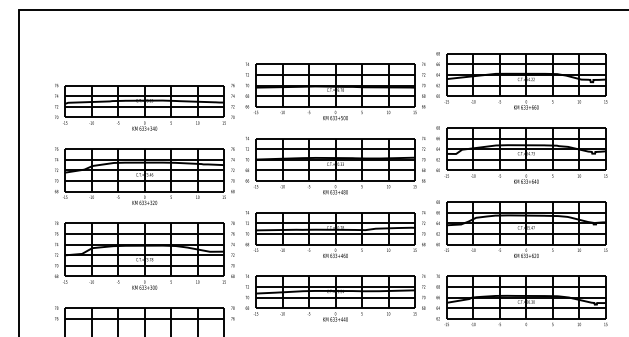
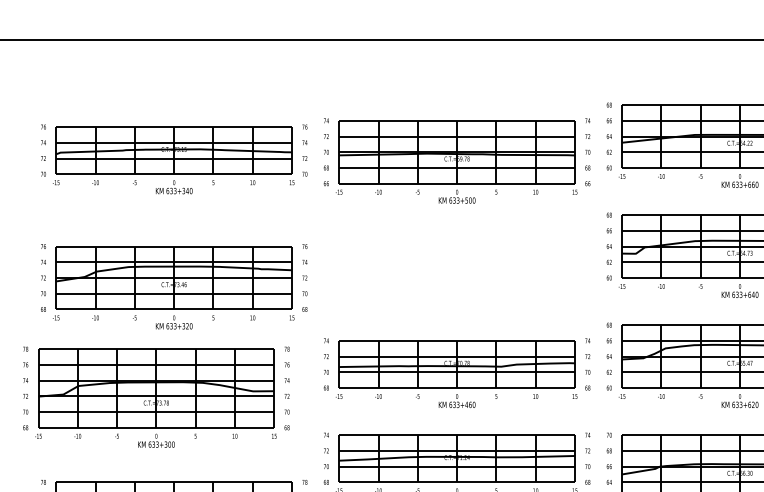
part: (144, 107) -> (173, 159), moved
part: (335, 165) -> (457, 270), removed
part: (144, 255) -> (156, 396), moved

